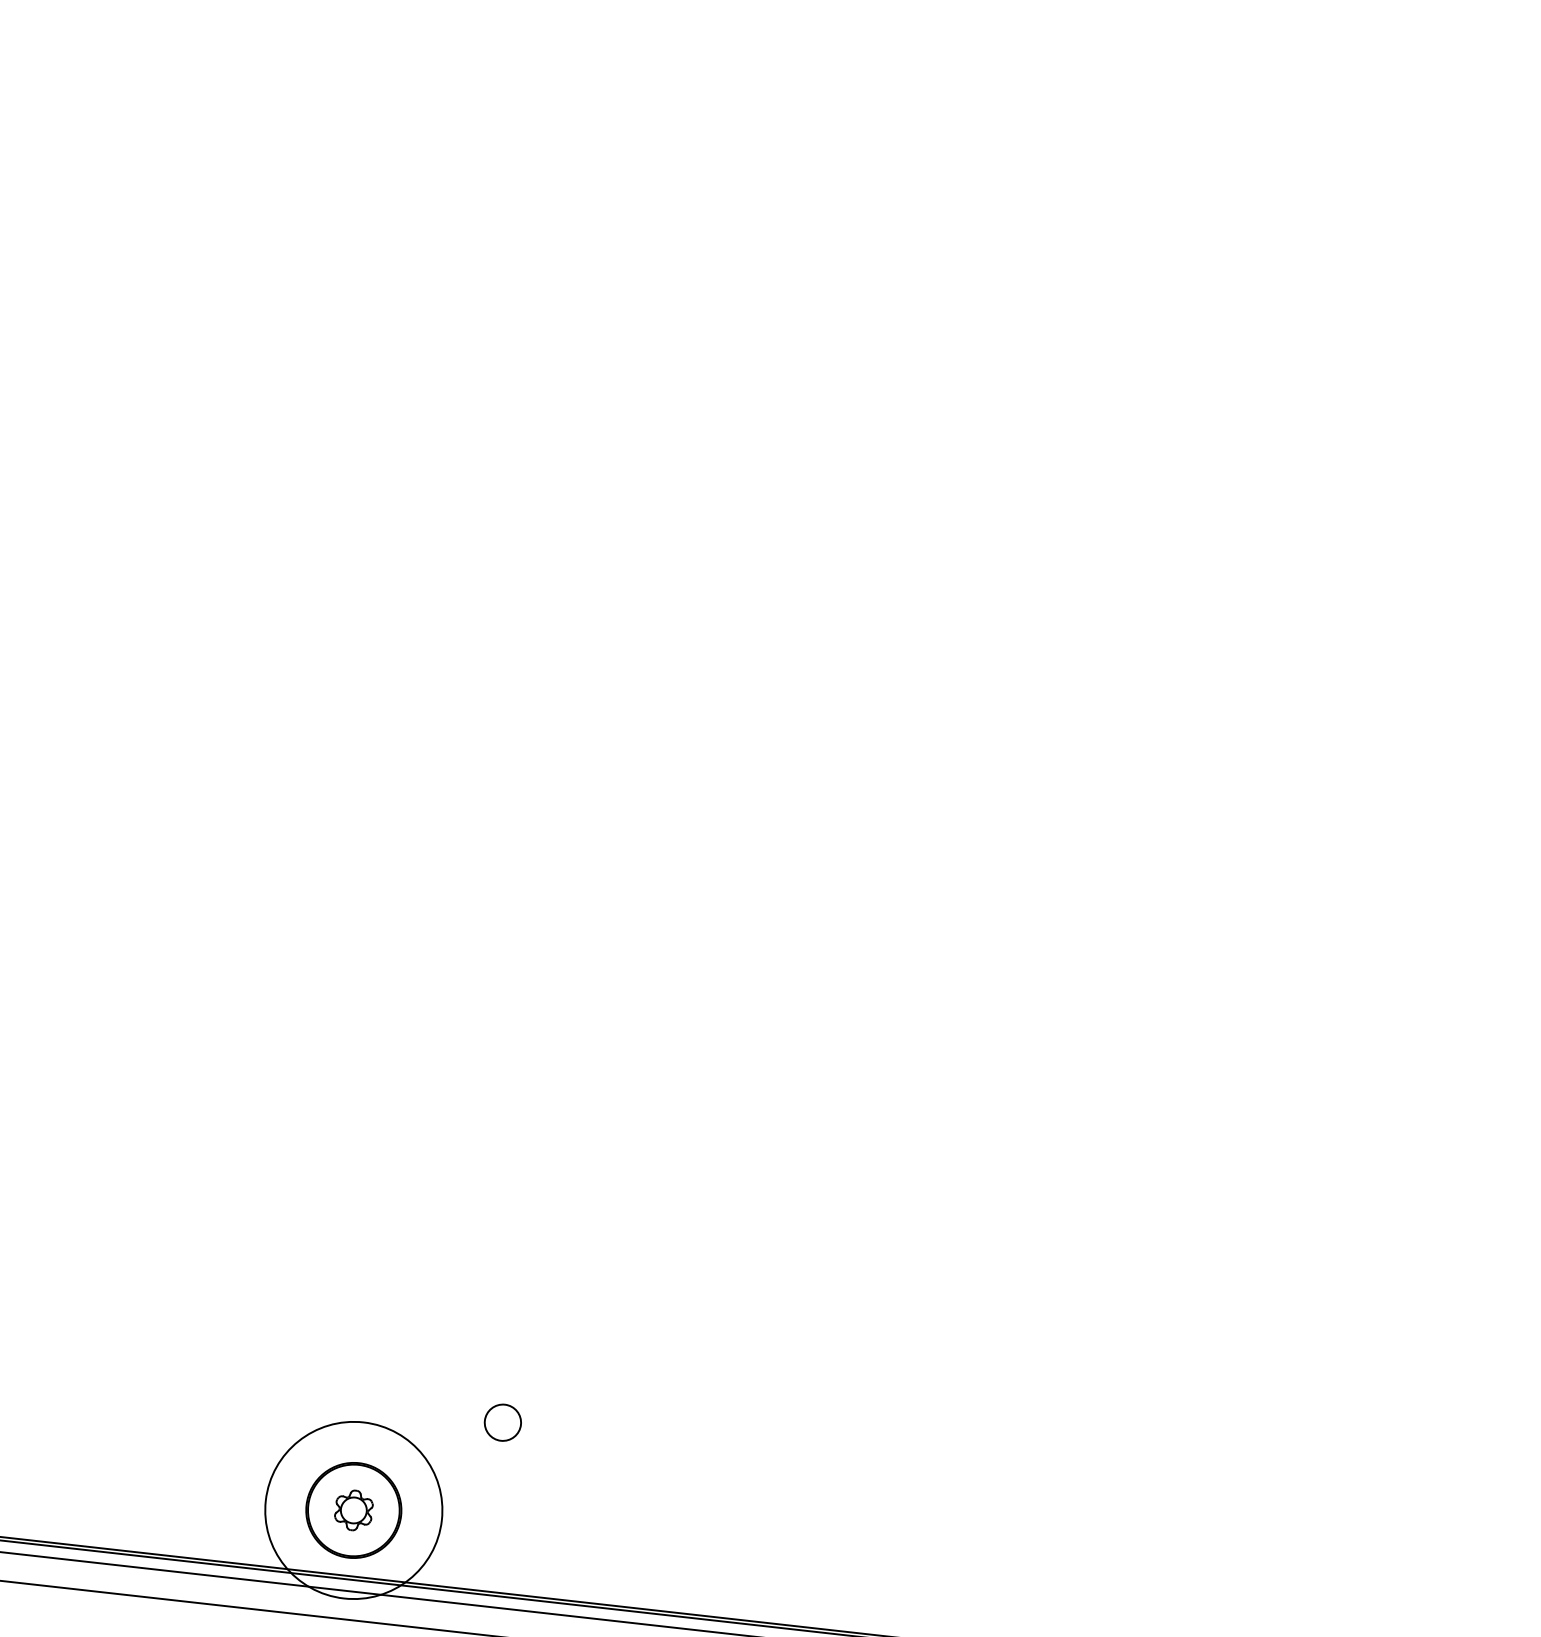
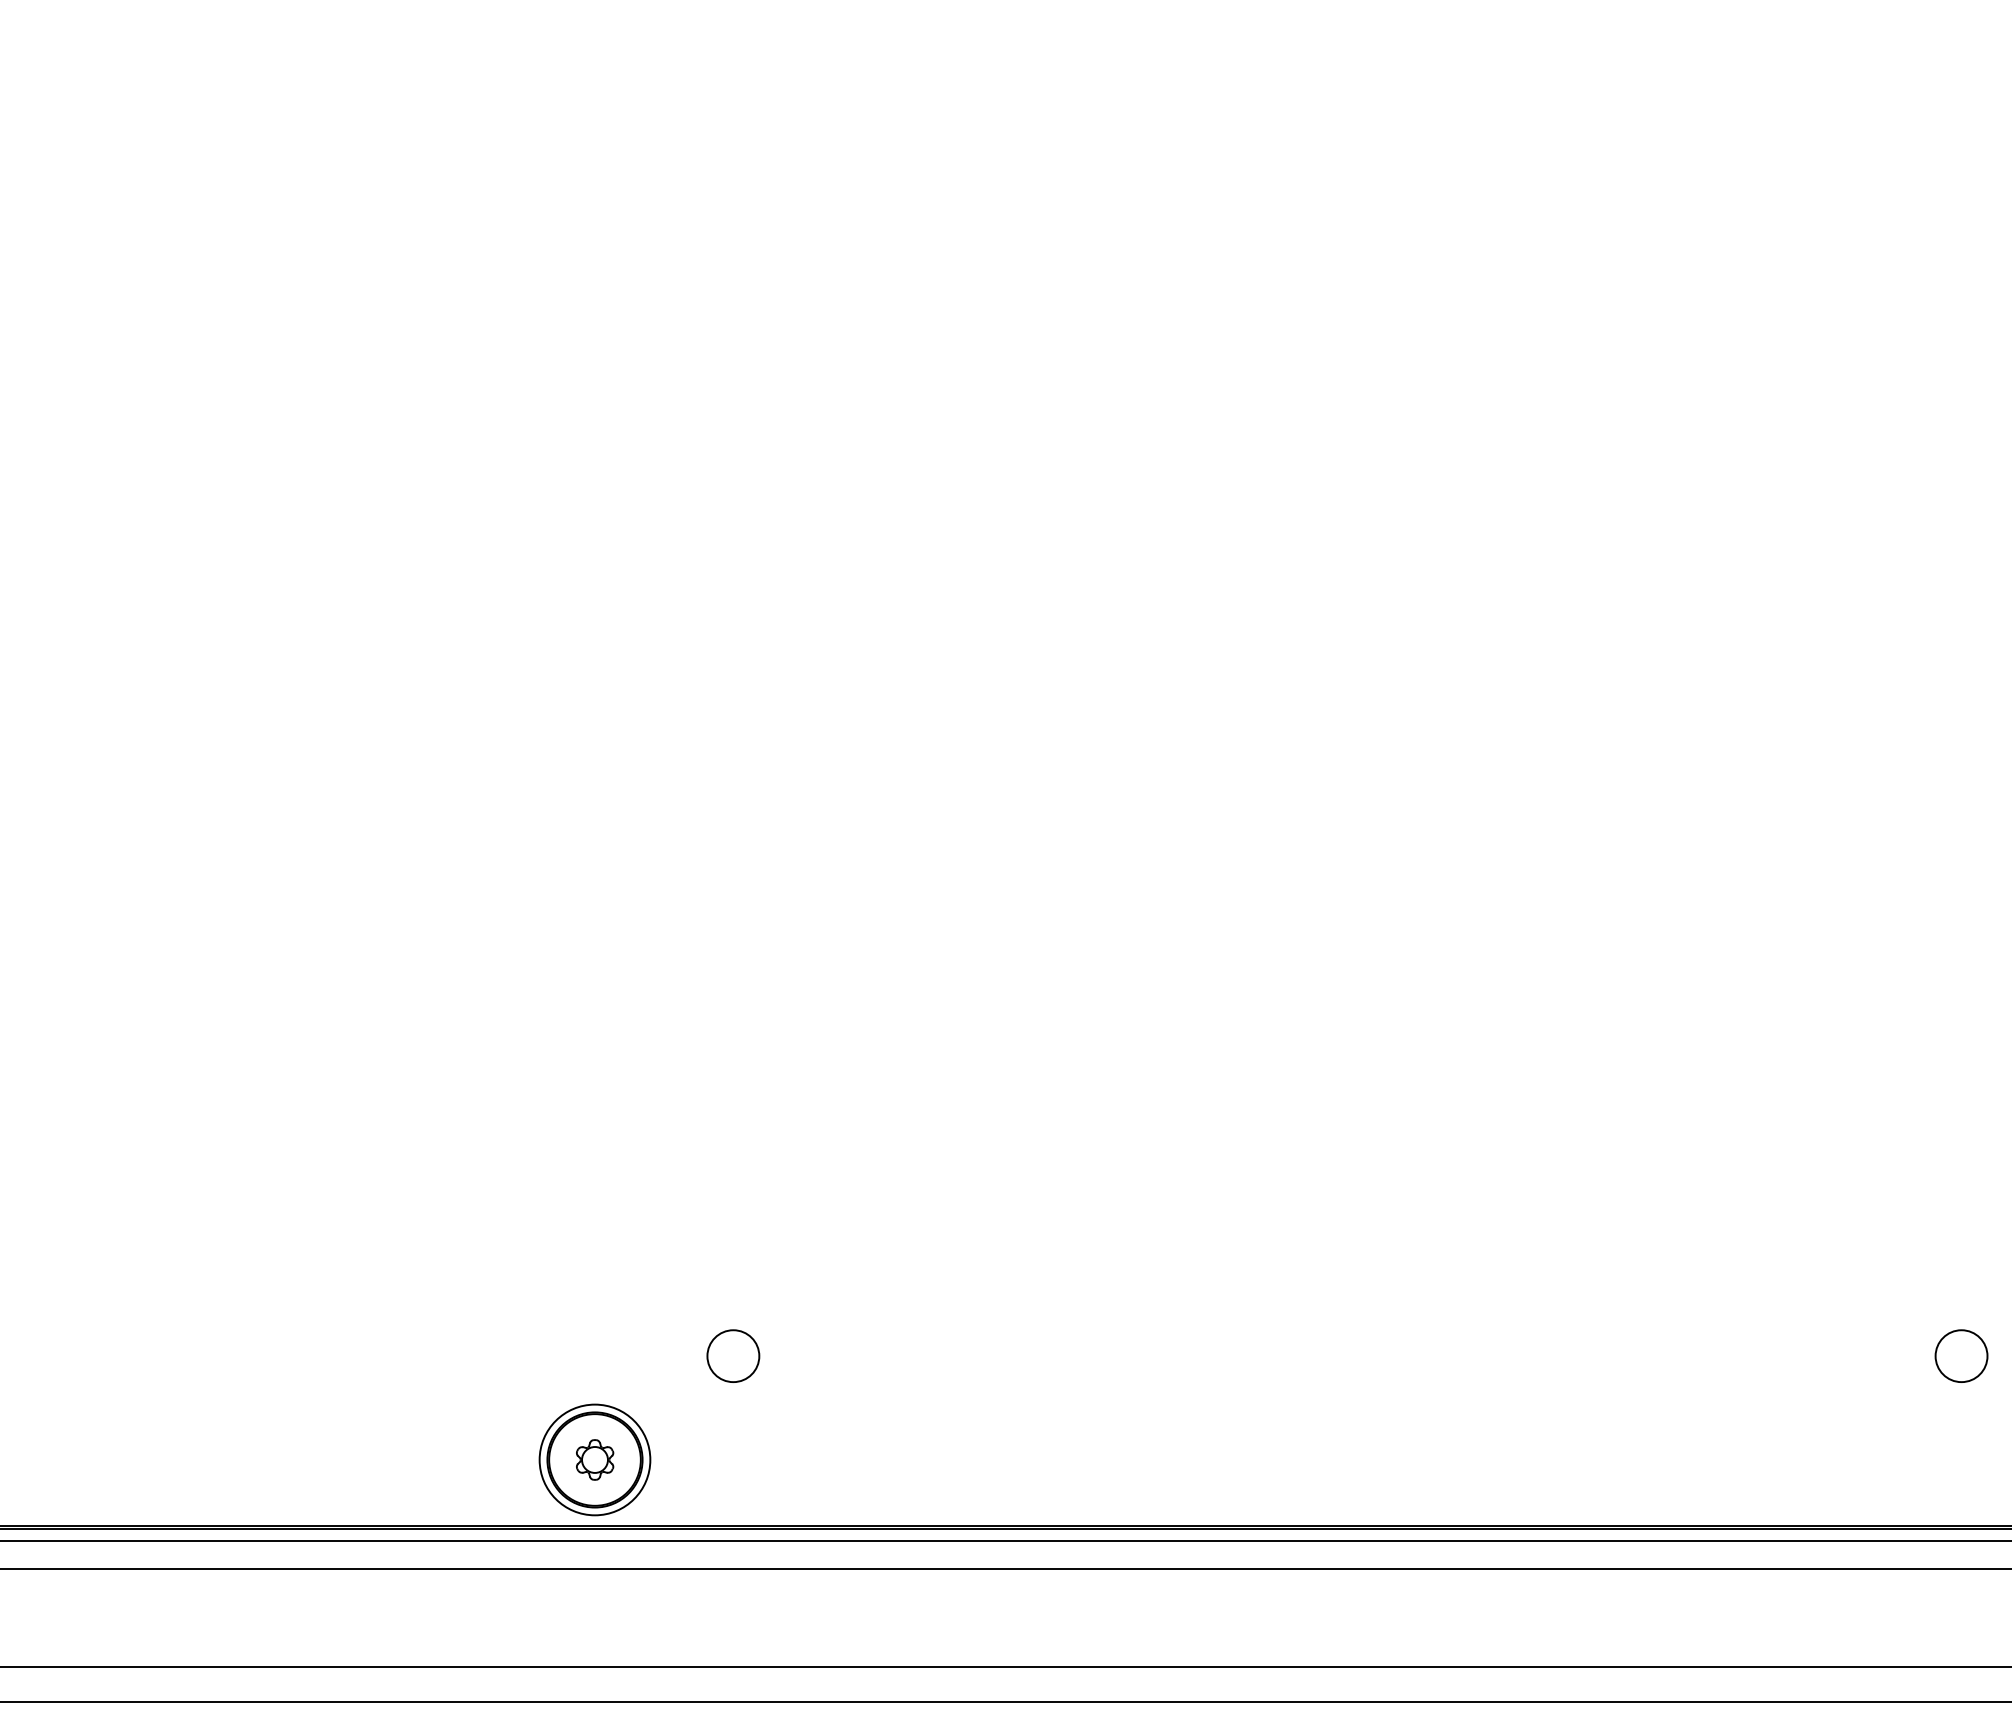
circle: (503, 1423) -> (733, 1356), size x1.43
circle: (353, 1509) -> (594, 1459), size x0.62

